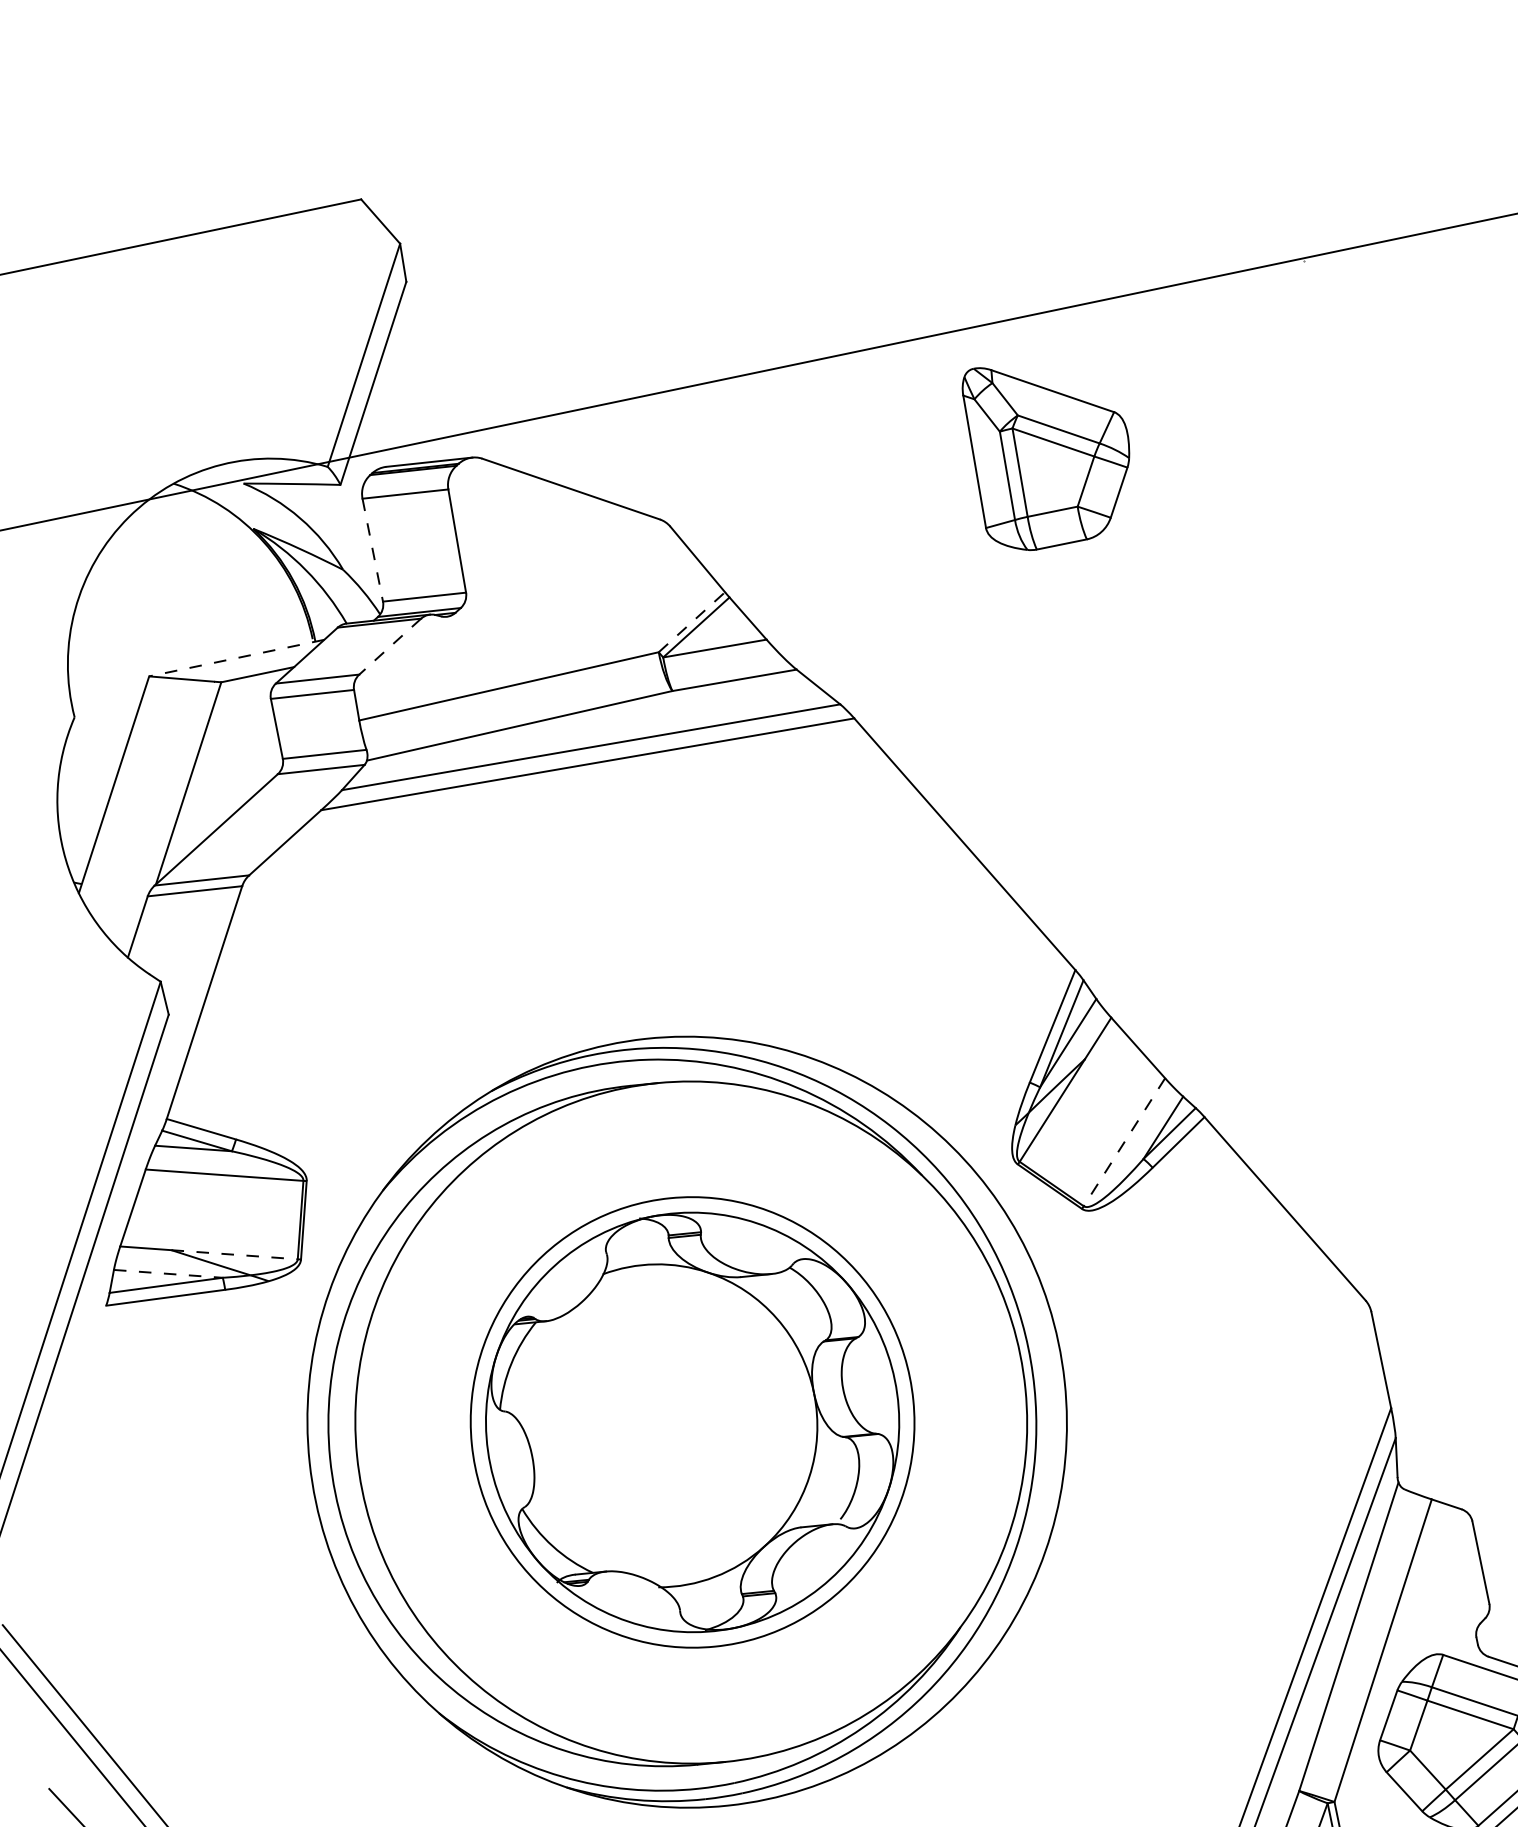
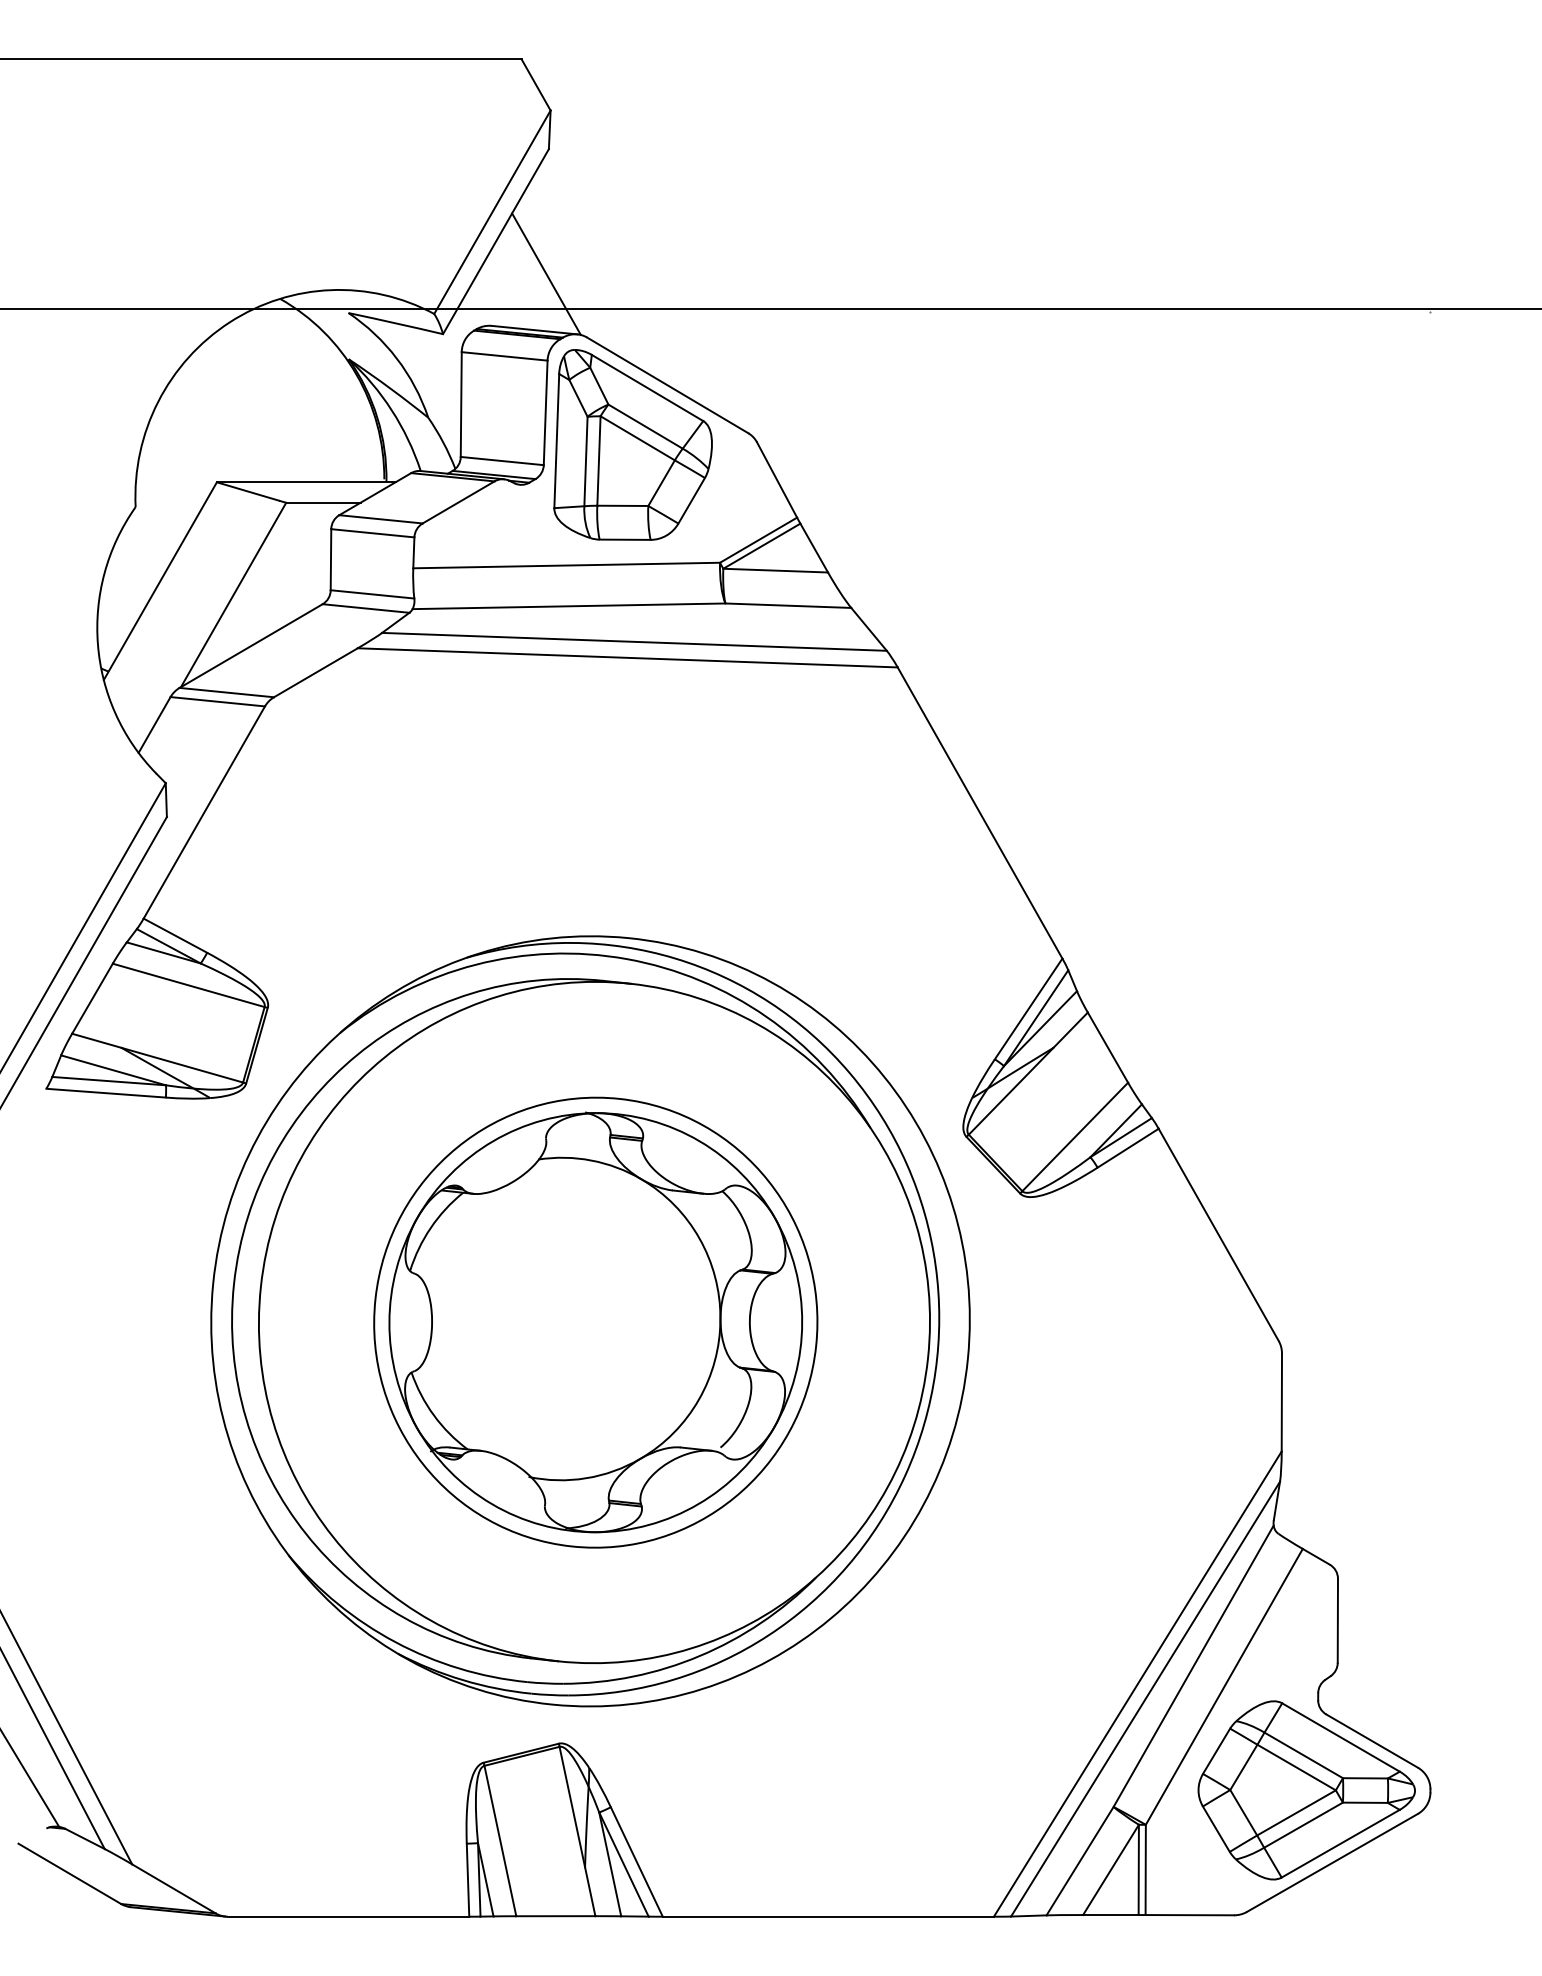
line: (429, 404) -> (546, 273), added
part: (1049, 449) -> (632, 444), moved
line: (373, 551) -> (461, 405), dashed -> solid
line: (691, 622) -> (758, 540), dashed -> solid
line: (390, 646) -> (458, 502), dashed -> solid
line: (236, 658) -> (305, 482), dashed -> solid
line: (1124, 1141) -> (1075, 1136), dashed -> solid
line: (234, 1254) -> (182, 1065), dashed -> solid
line: (169, 1273) -> (114, 1070), dashed -> solid

